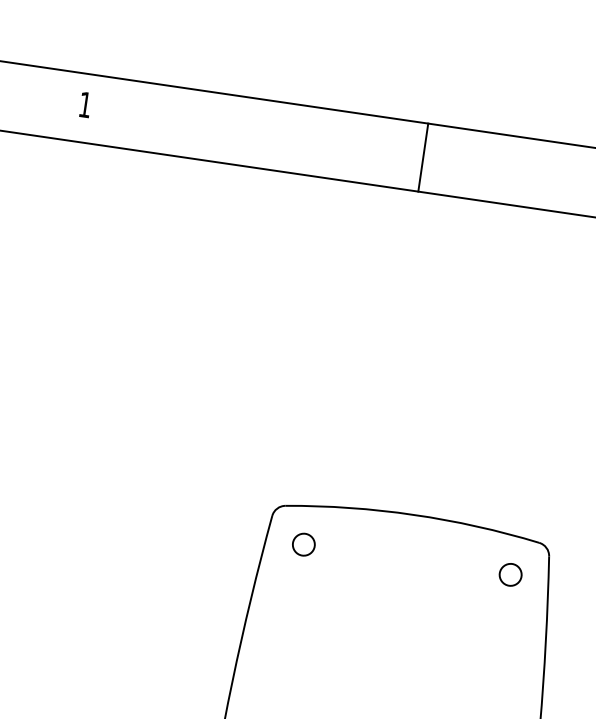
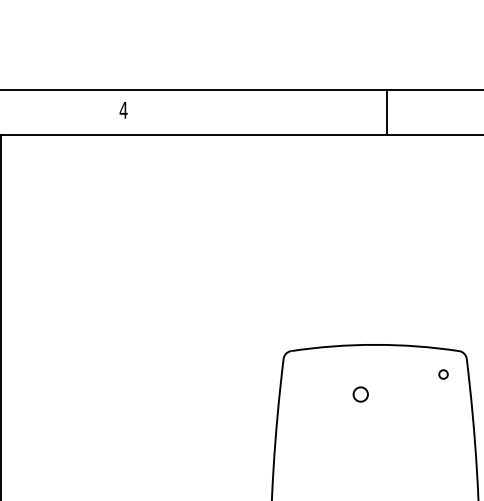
text: (85, 105) -> (123, 110), 1 -> 4
line: (423, 157) -> (386, 112), moved
circle: (303, 544) -> (360, 394), moved
circle: (510, 574) -> (443, 374), size x0.6

